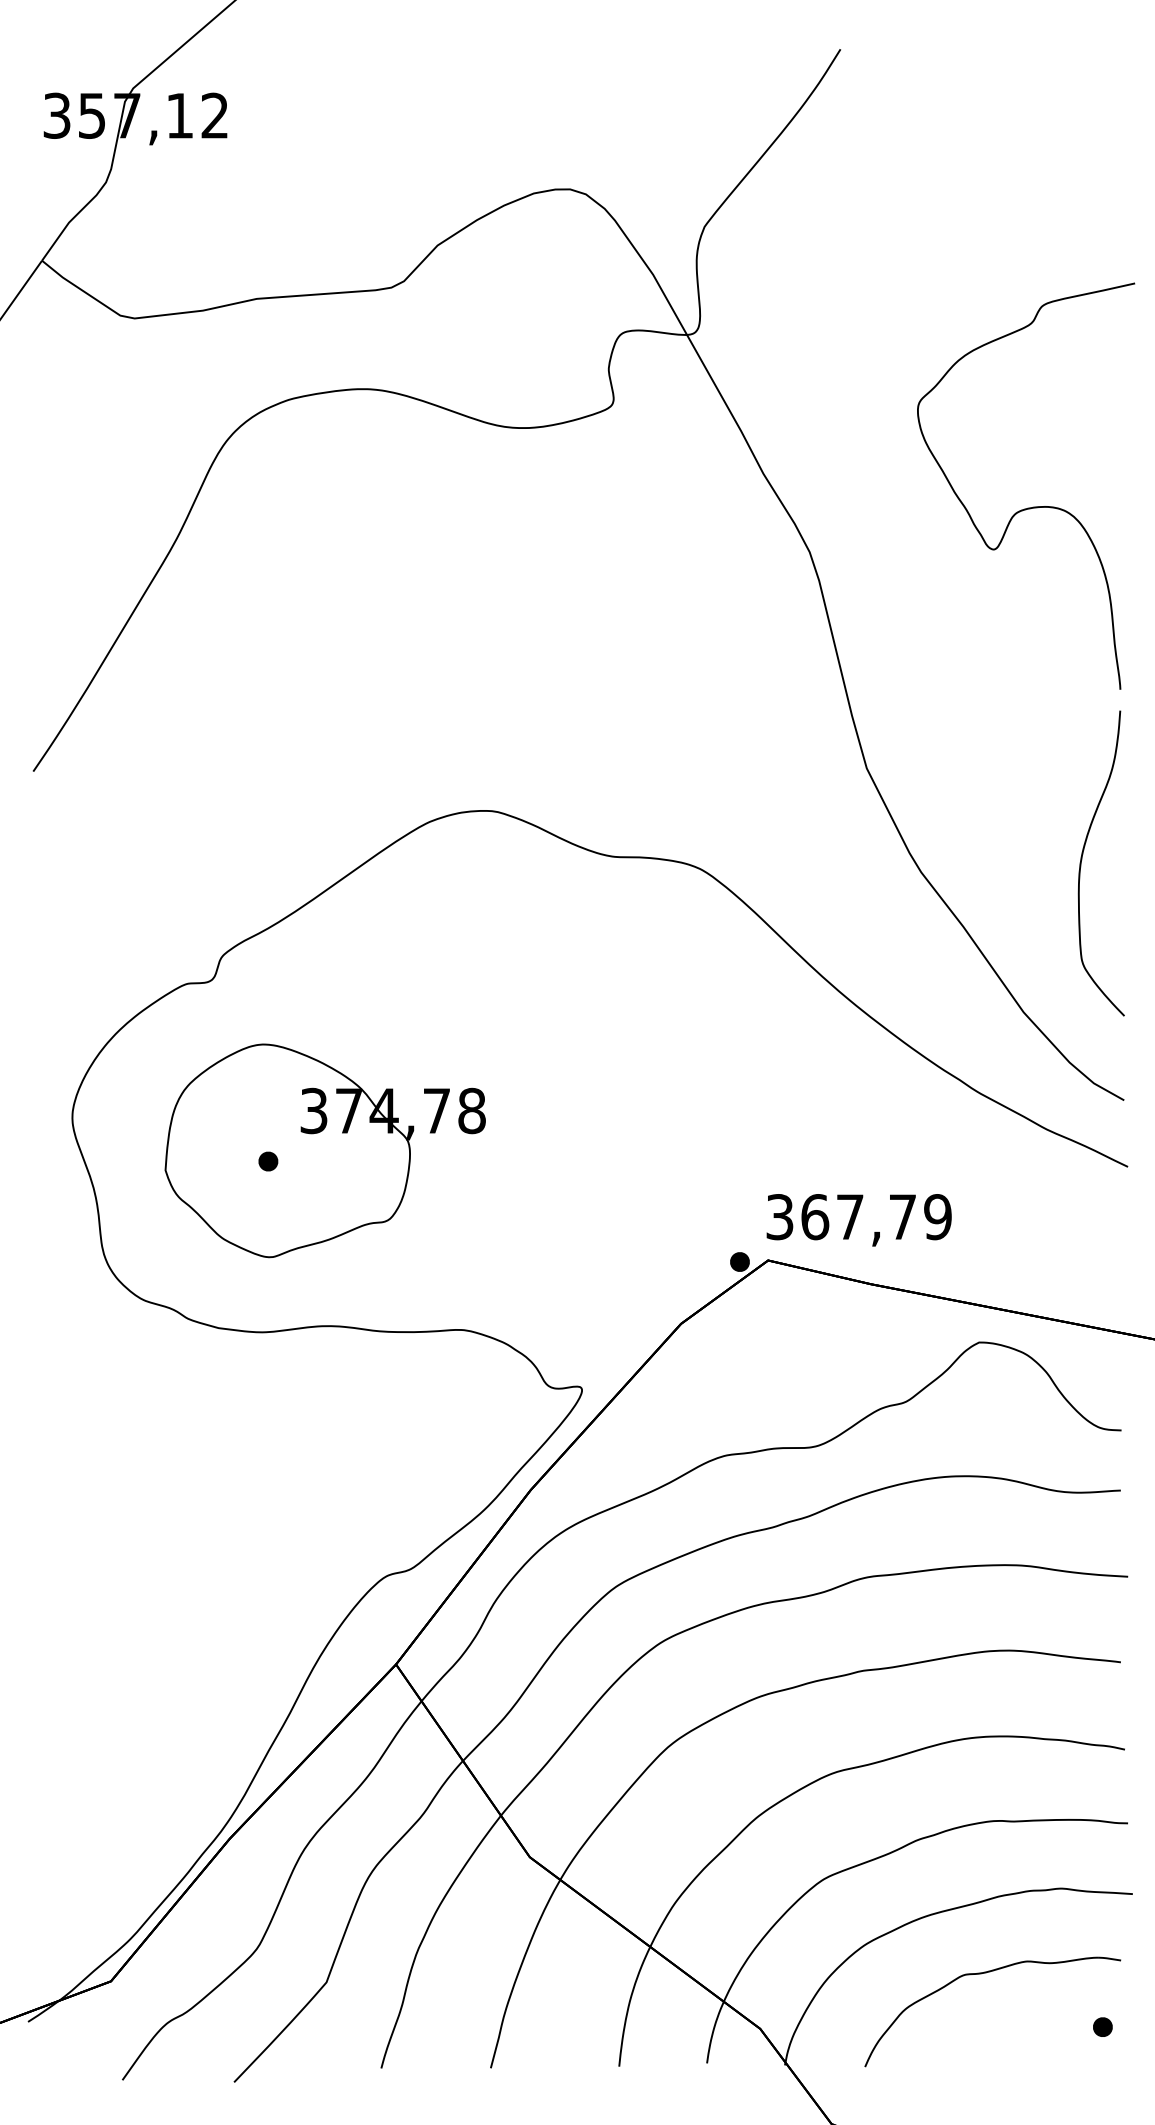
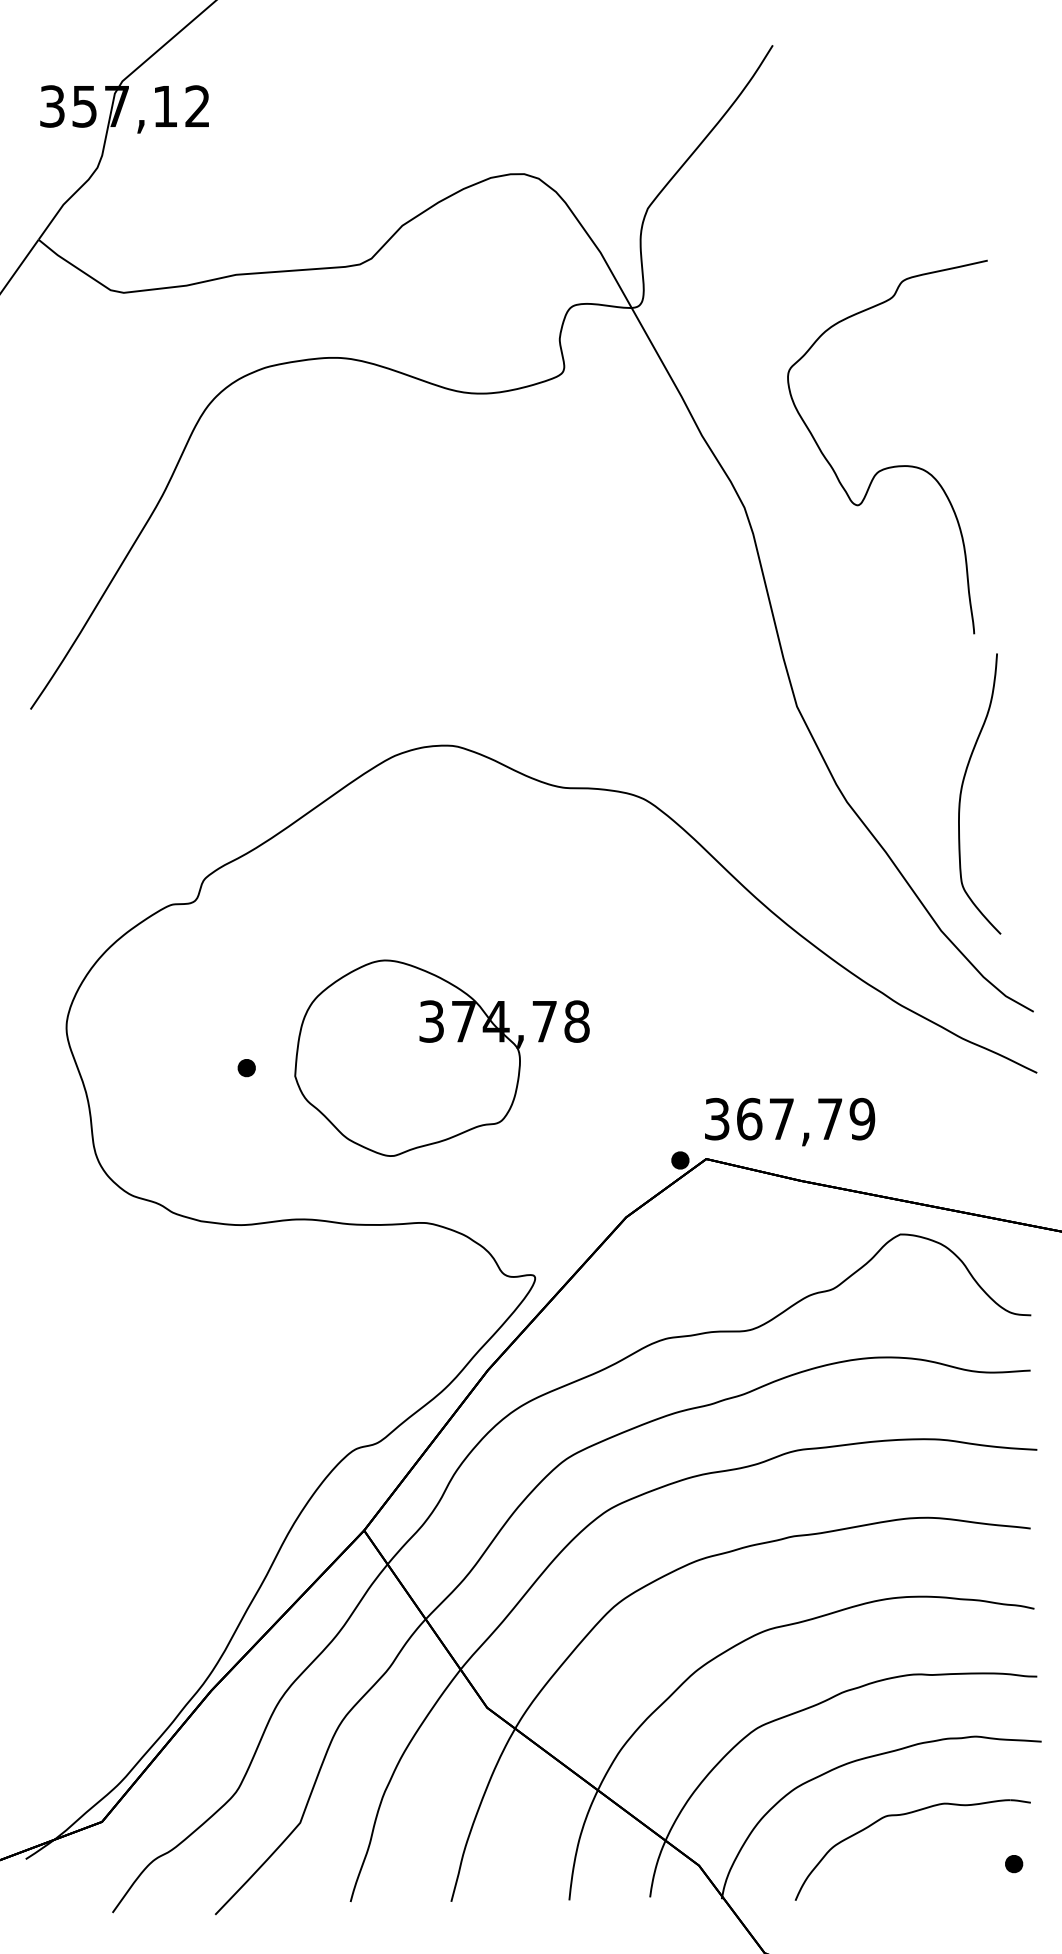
curve: (1028, 507) -> (889, 466), moved
curve: (1082, 859) -> (962, 790), moved
part: (324, 1150) -> (441, 1057), moved

